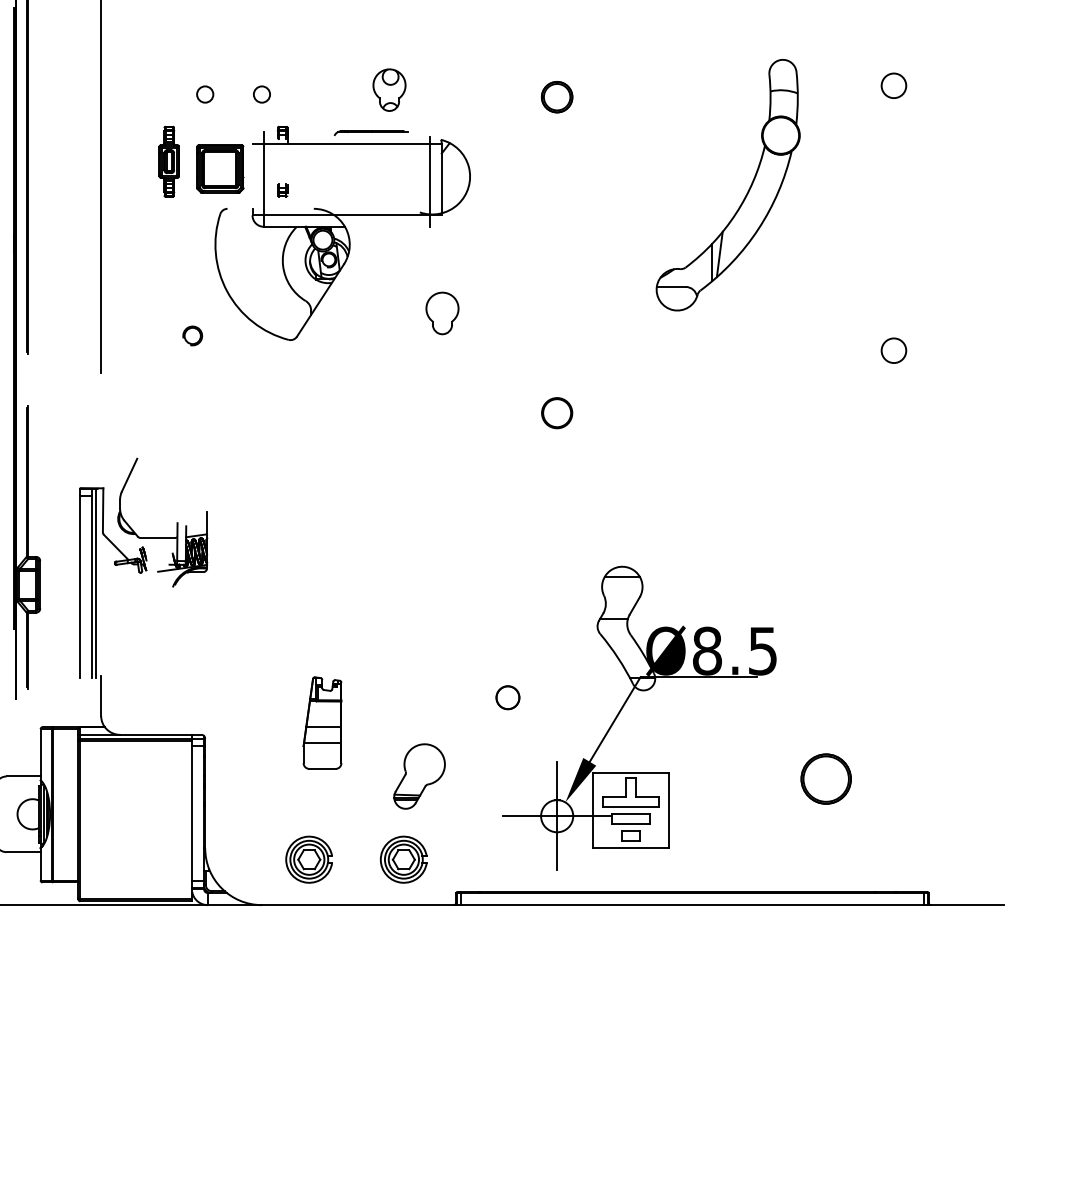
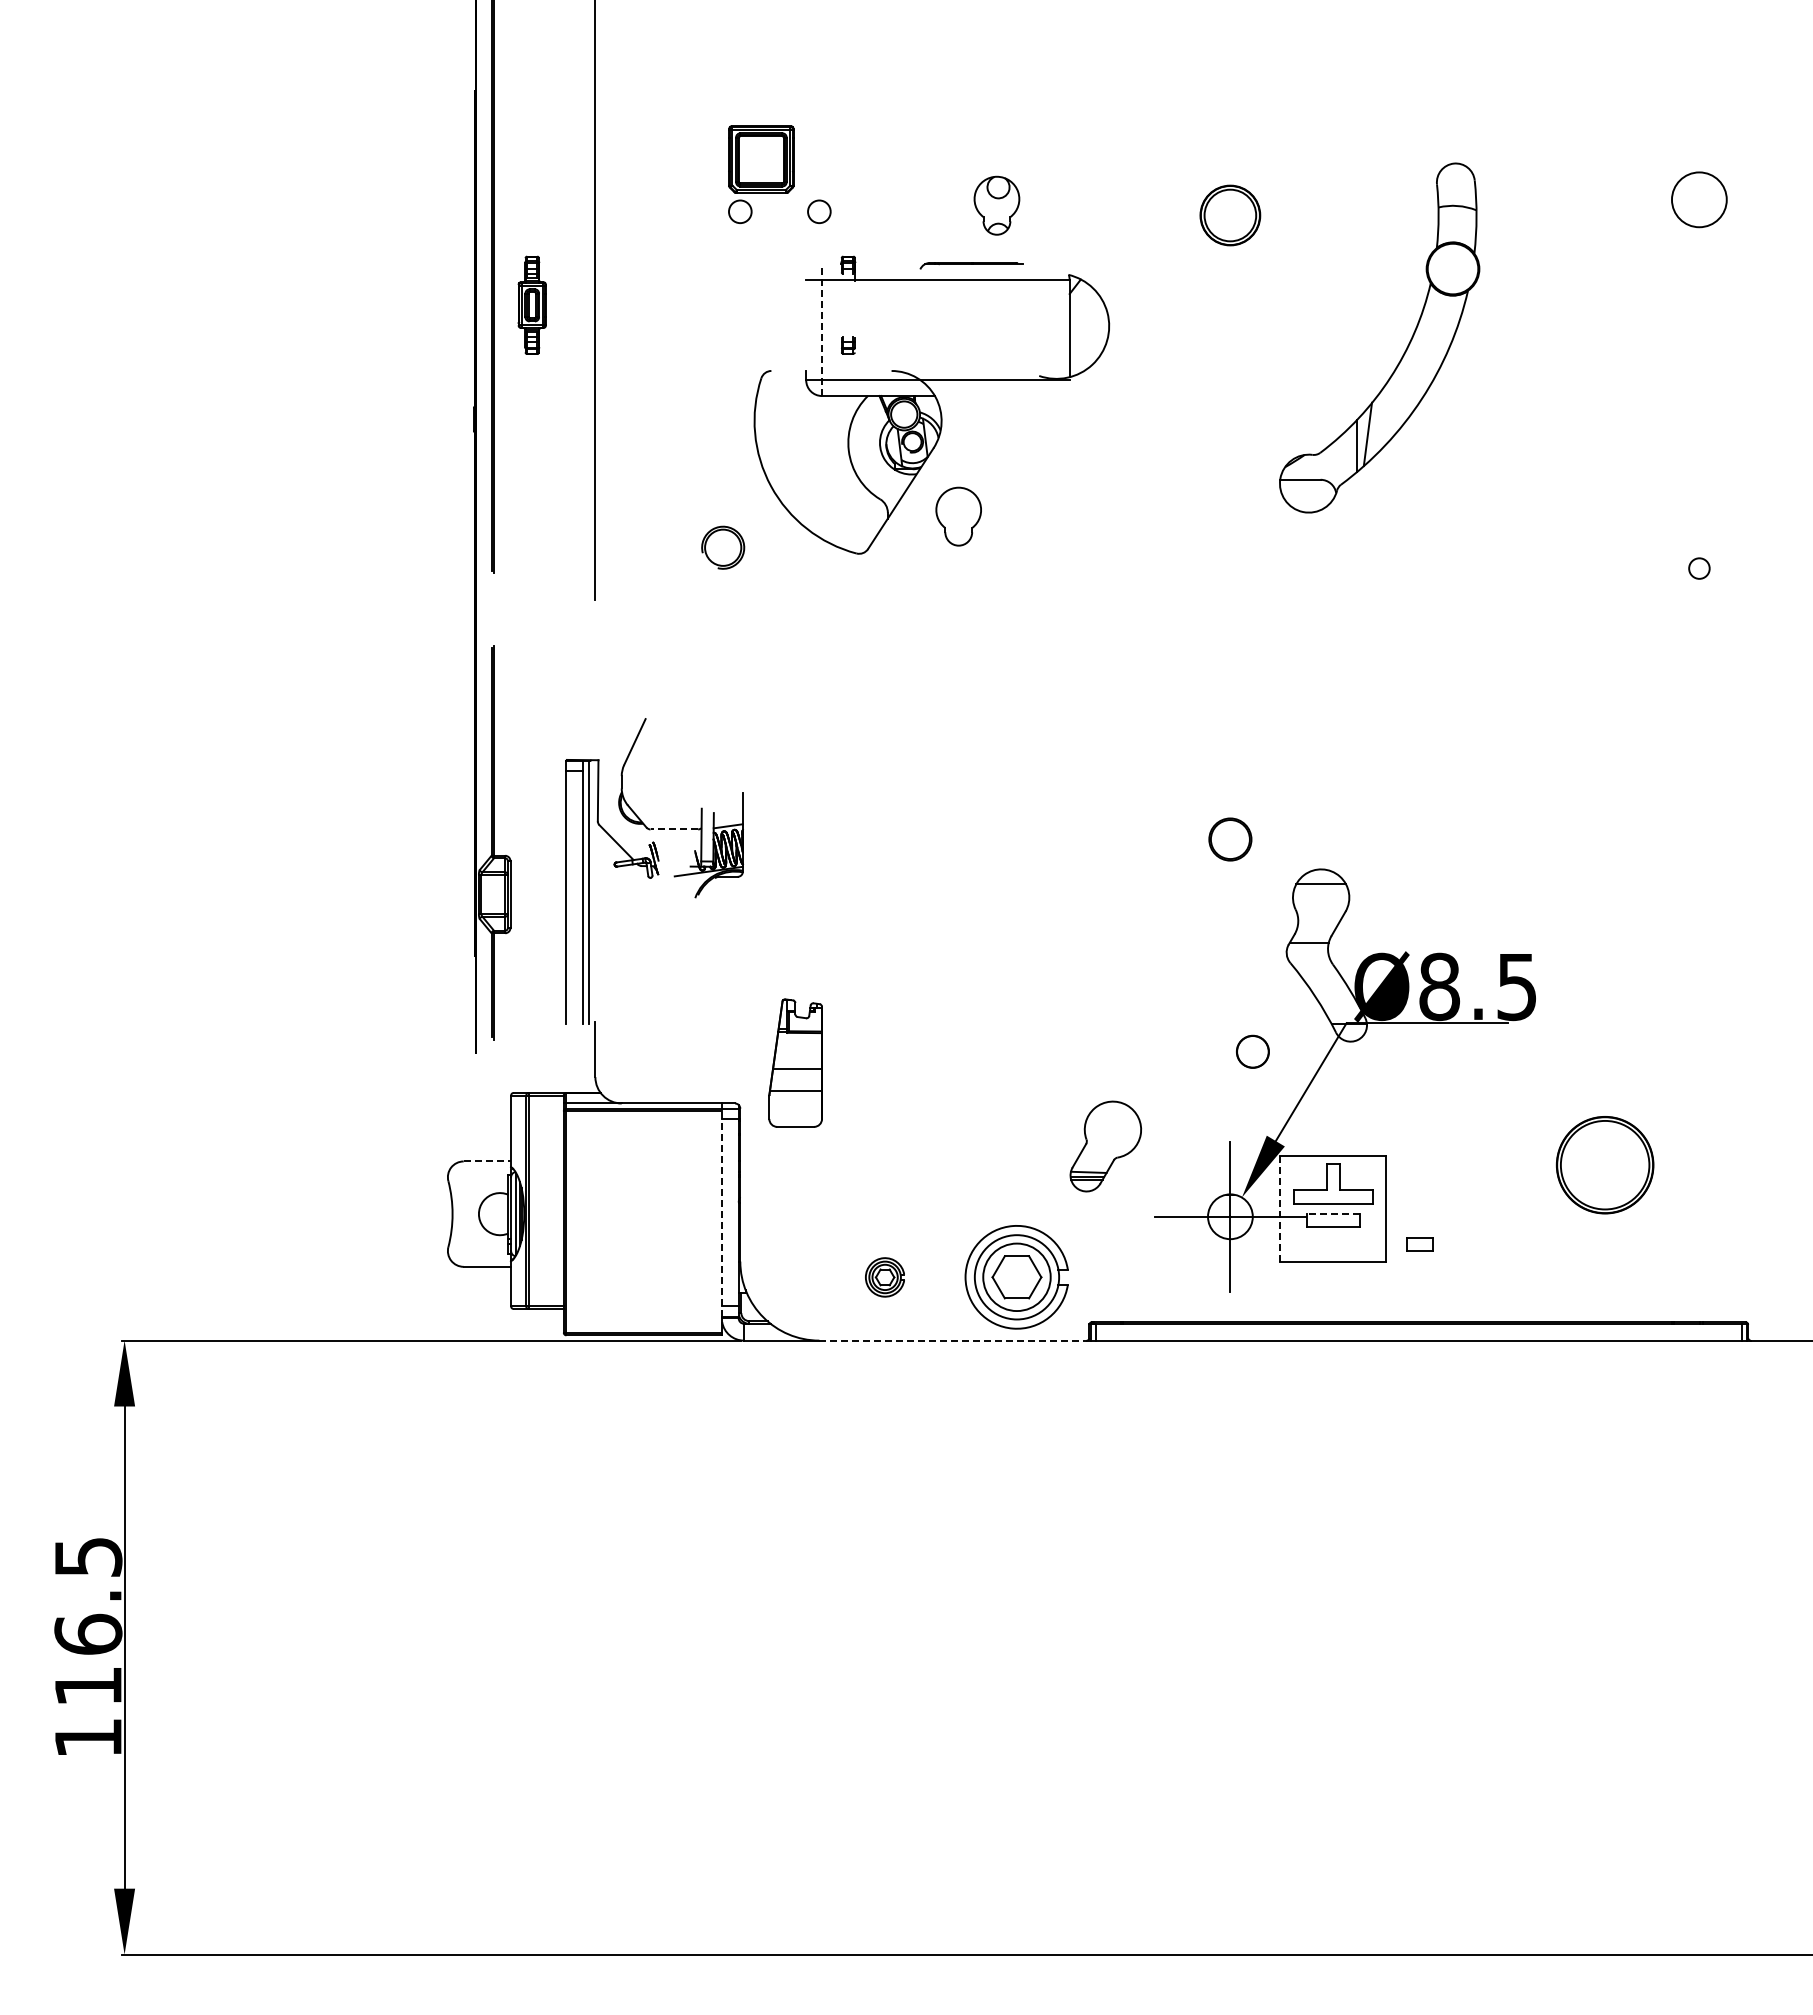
circle: (894, 85) -> (1699, 199), size x1.6
part: (557, 97) -> (1230, 215), size x1.4
part: (168, 161) -> (531, 304), moved
part: (220, 168) -> (761, 159), moved
line: (264, 179) -> (822, 330), solid -> dashed
line: (430, 181) -> (1053, 333), removed
part: (746, 193) -> (1405, 349), moved
part: (442, 313) -> (958, 516), moved
part: (192, 336) -> (722, 548), size x1.6
circle: (894, 350) -> (1699, 568), size x0.6
circle: (557, 413) -> (1230, 839), moved
line: (157, 538) -> (674, 829), solid -> dashed
circle: (507, 697) -> (1252, 1051), moved
part: (322, 722) -> (795, 1062), moved
line: (23, 776) -> (487, 1161), solid -> dashed
part: (419, 776) -> (1105, 1146), moved
part: (825, 778) -> (1604, 1164), size x1.4
line: (593, 810) -> (1280, 1208), solid -> dashed
line: (191, 813) -> (721, 1212), solid -> dashed
line: (630, 814) -> (1332, 1214), solid -> dashed
part: (630, 836) -> (1419, 1244), moved
part: (308, 859) -> (884, 1277), size x0.6
part: (403, 859) -> (1016, 1277), size x1.6
line: (358, 905) -> (953, 1340), solid -> dashed

